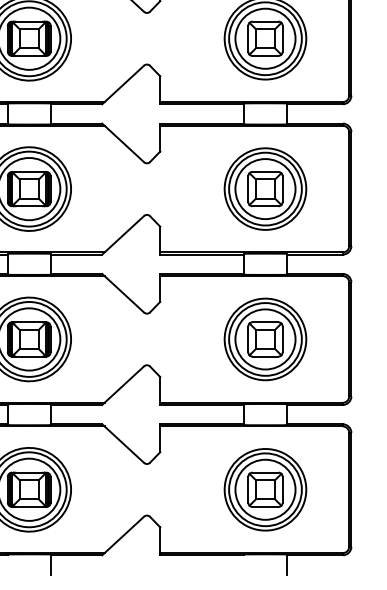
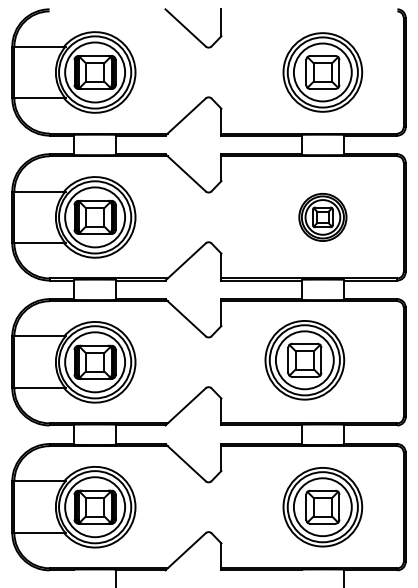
part: (265, 189) -> (322, 217), size x0.6
part: (265, 339) -> (304, 360), moved

